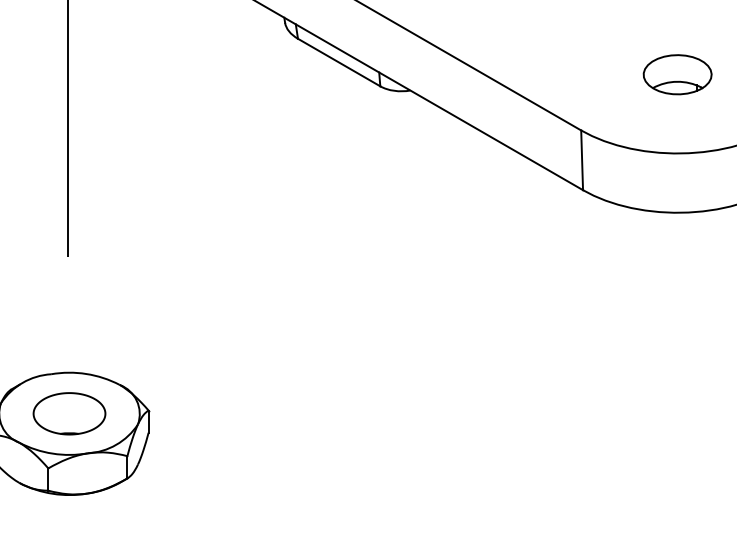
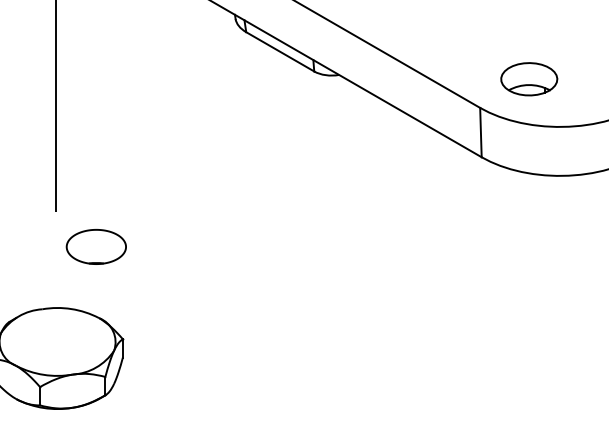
part: (677, 74) -> (529, 79), moved
part: (69, 413) -> (96, 246), moved

